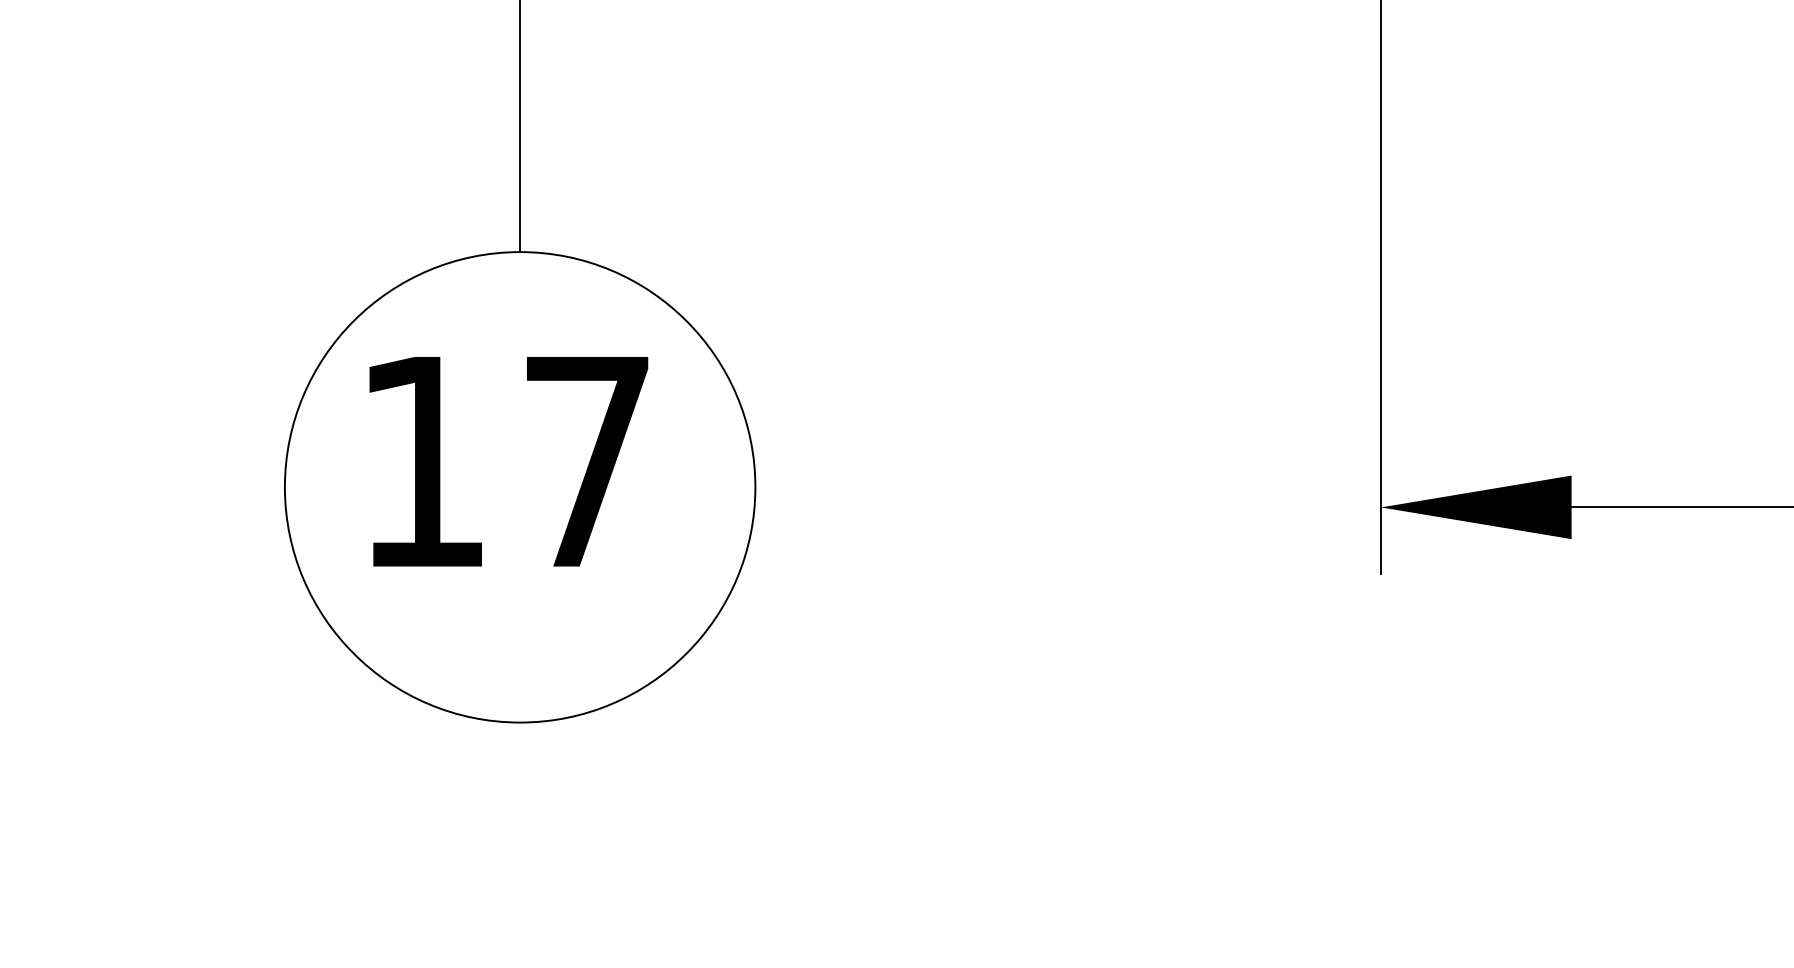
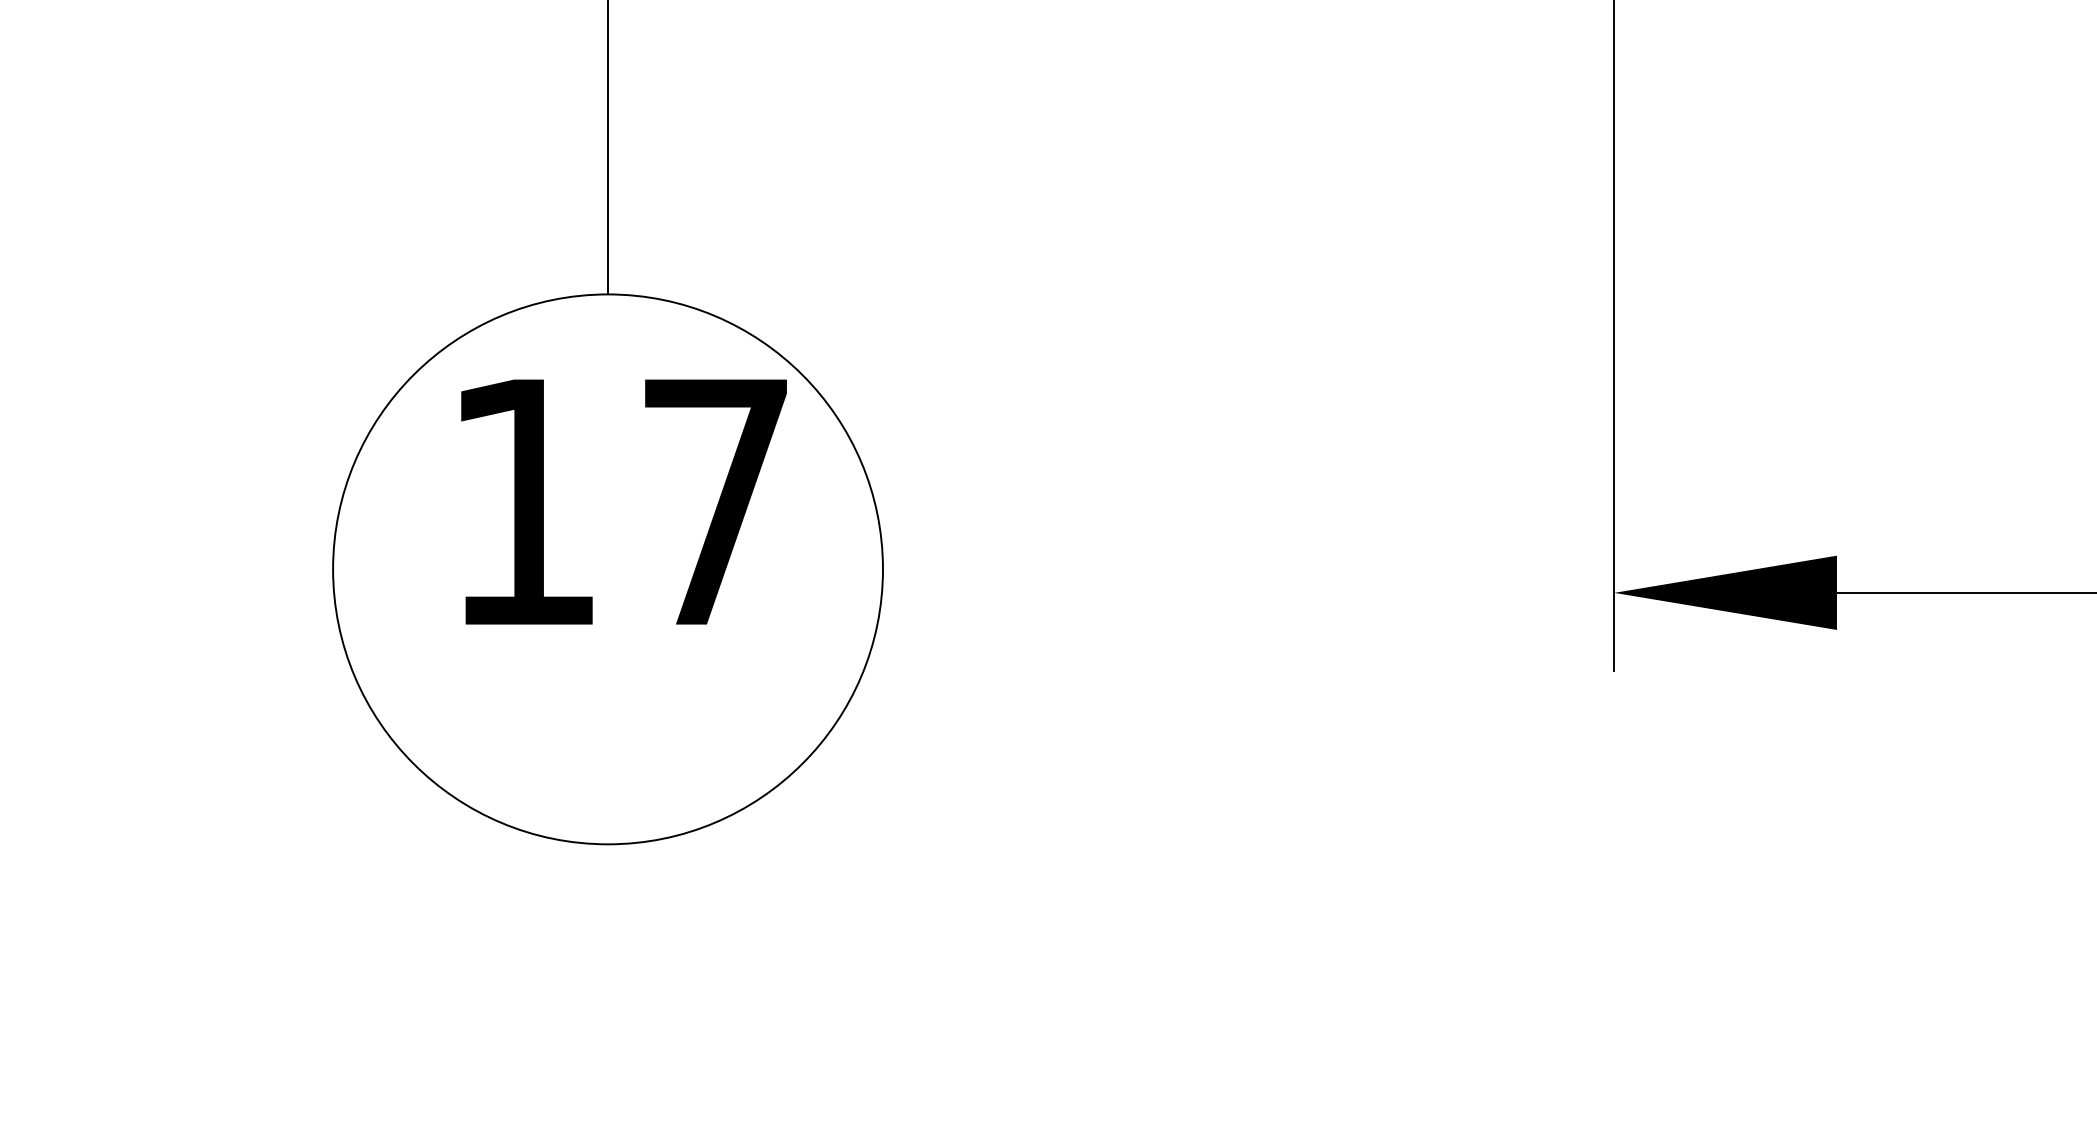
text: (508, 461) -> (623, 501), moved

